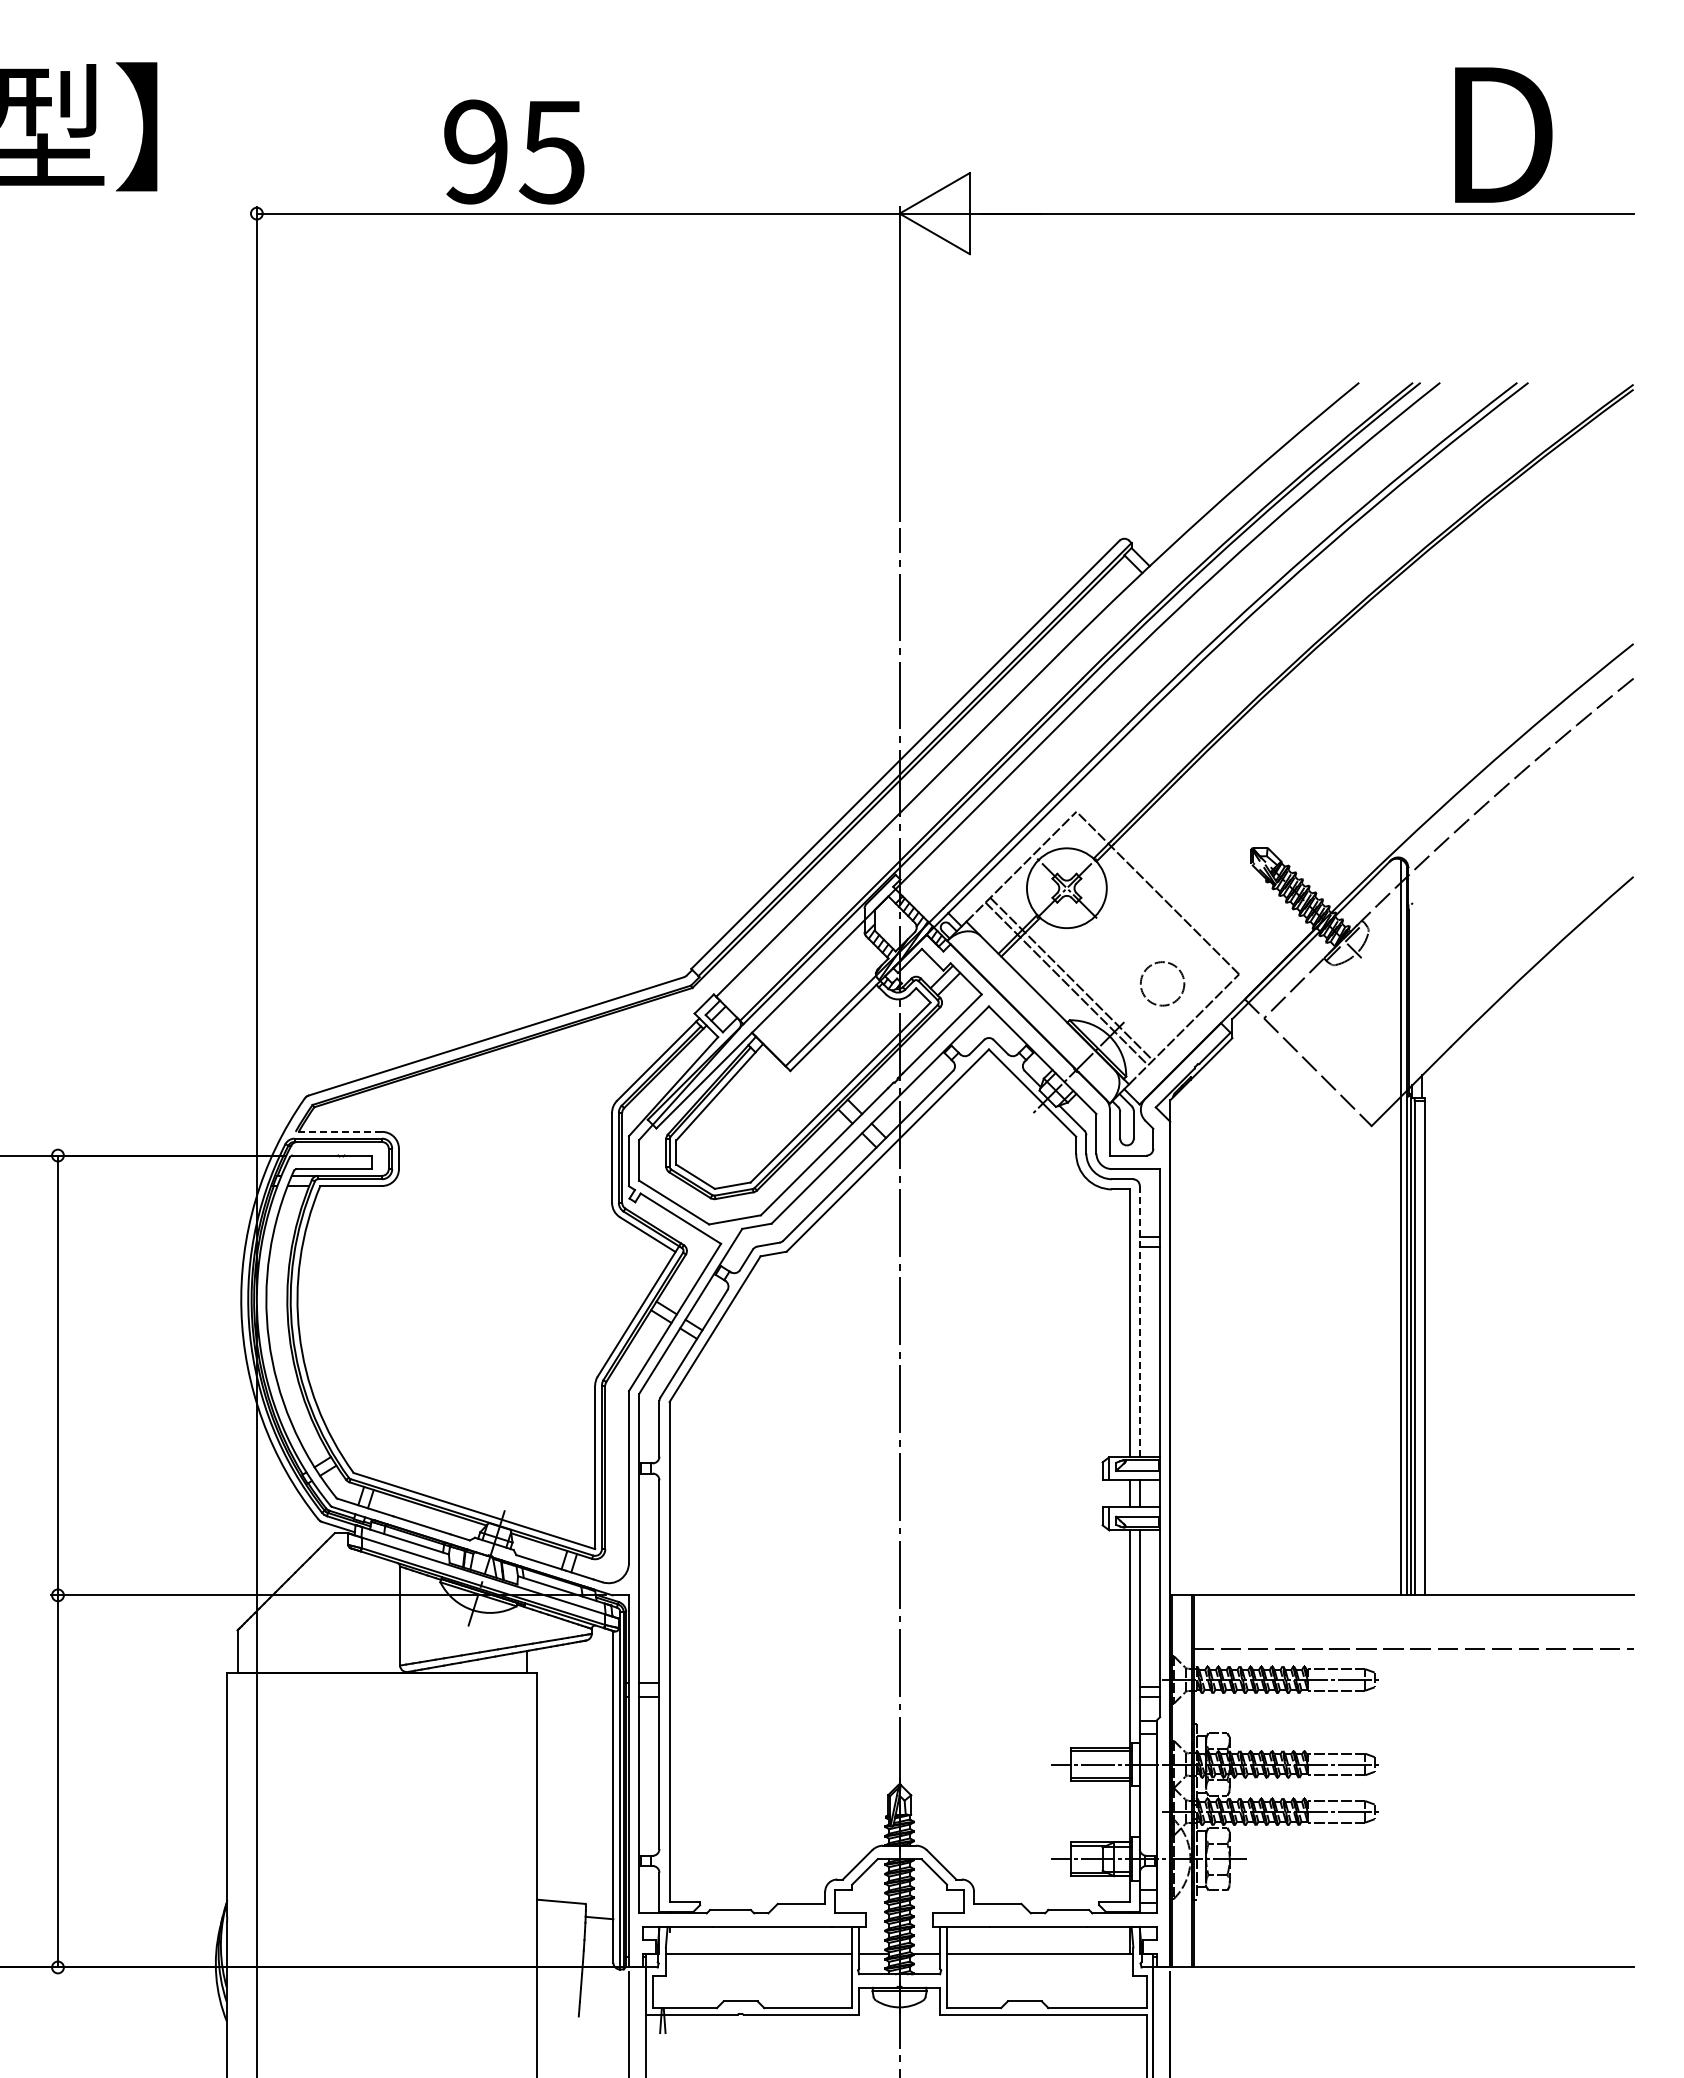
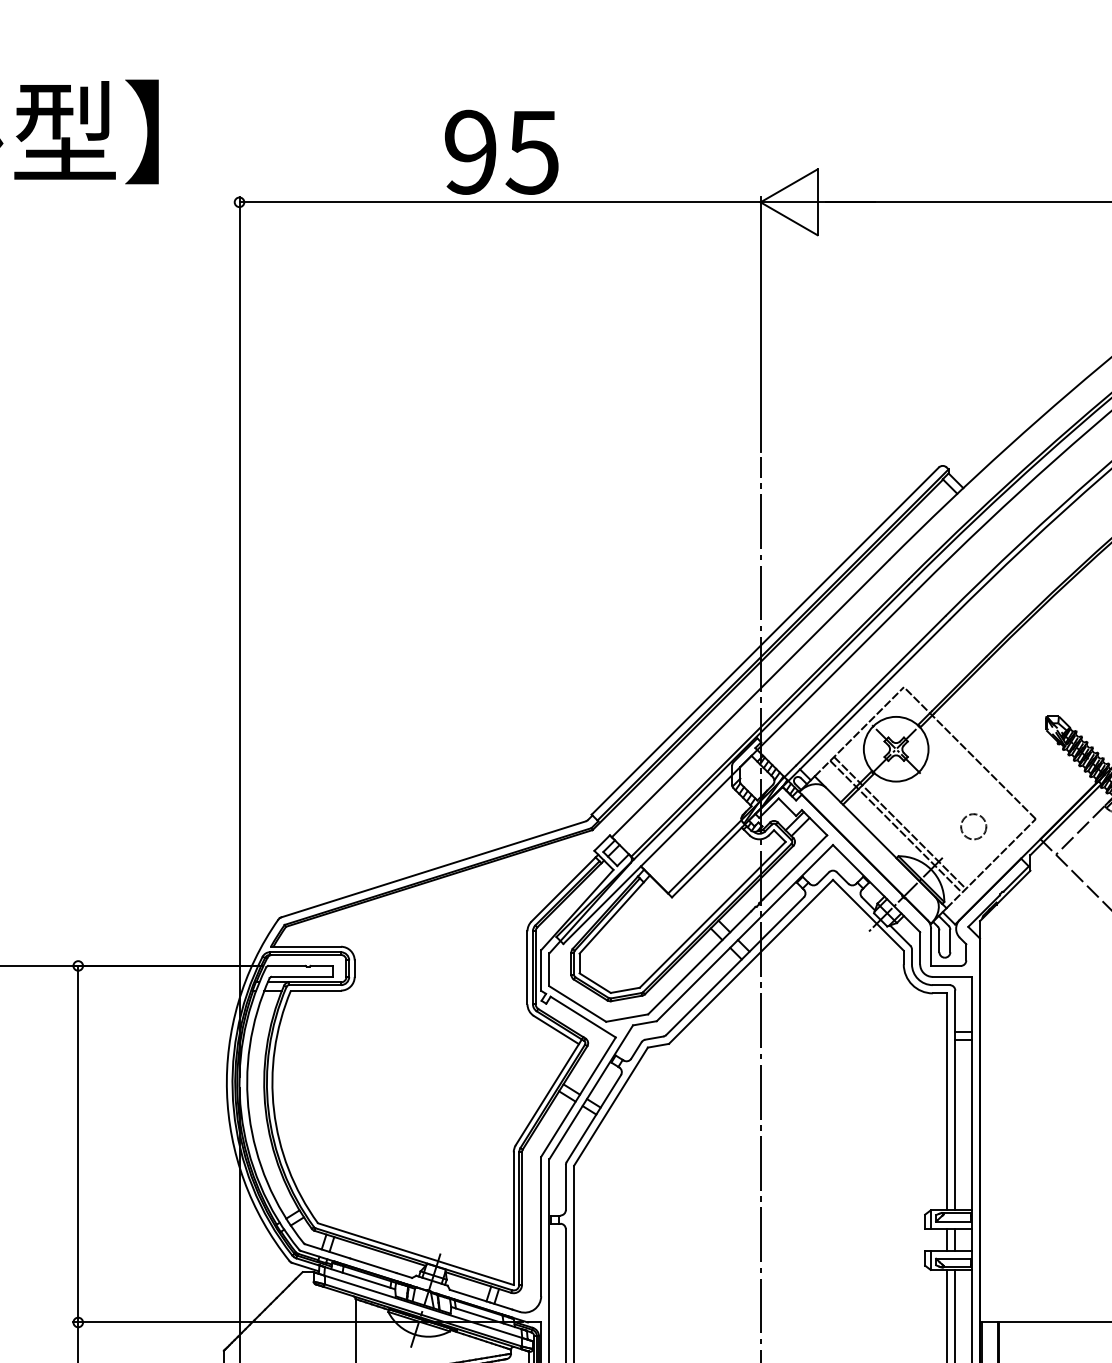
text: (514, 151) -> (501, 151), moved
circle: (1162, 983) -> (973, 826), size x0.71
line: (338, 1131) -> (305, 946), dashed -> solid
line: (1139, 1320) -> (955, 1099), dashed -> solid

